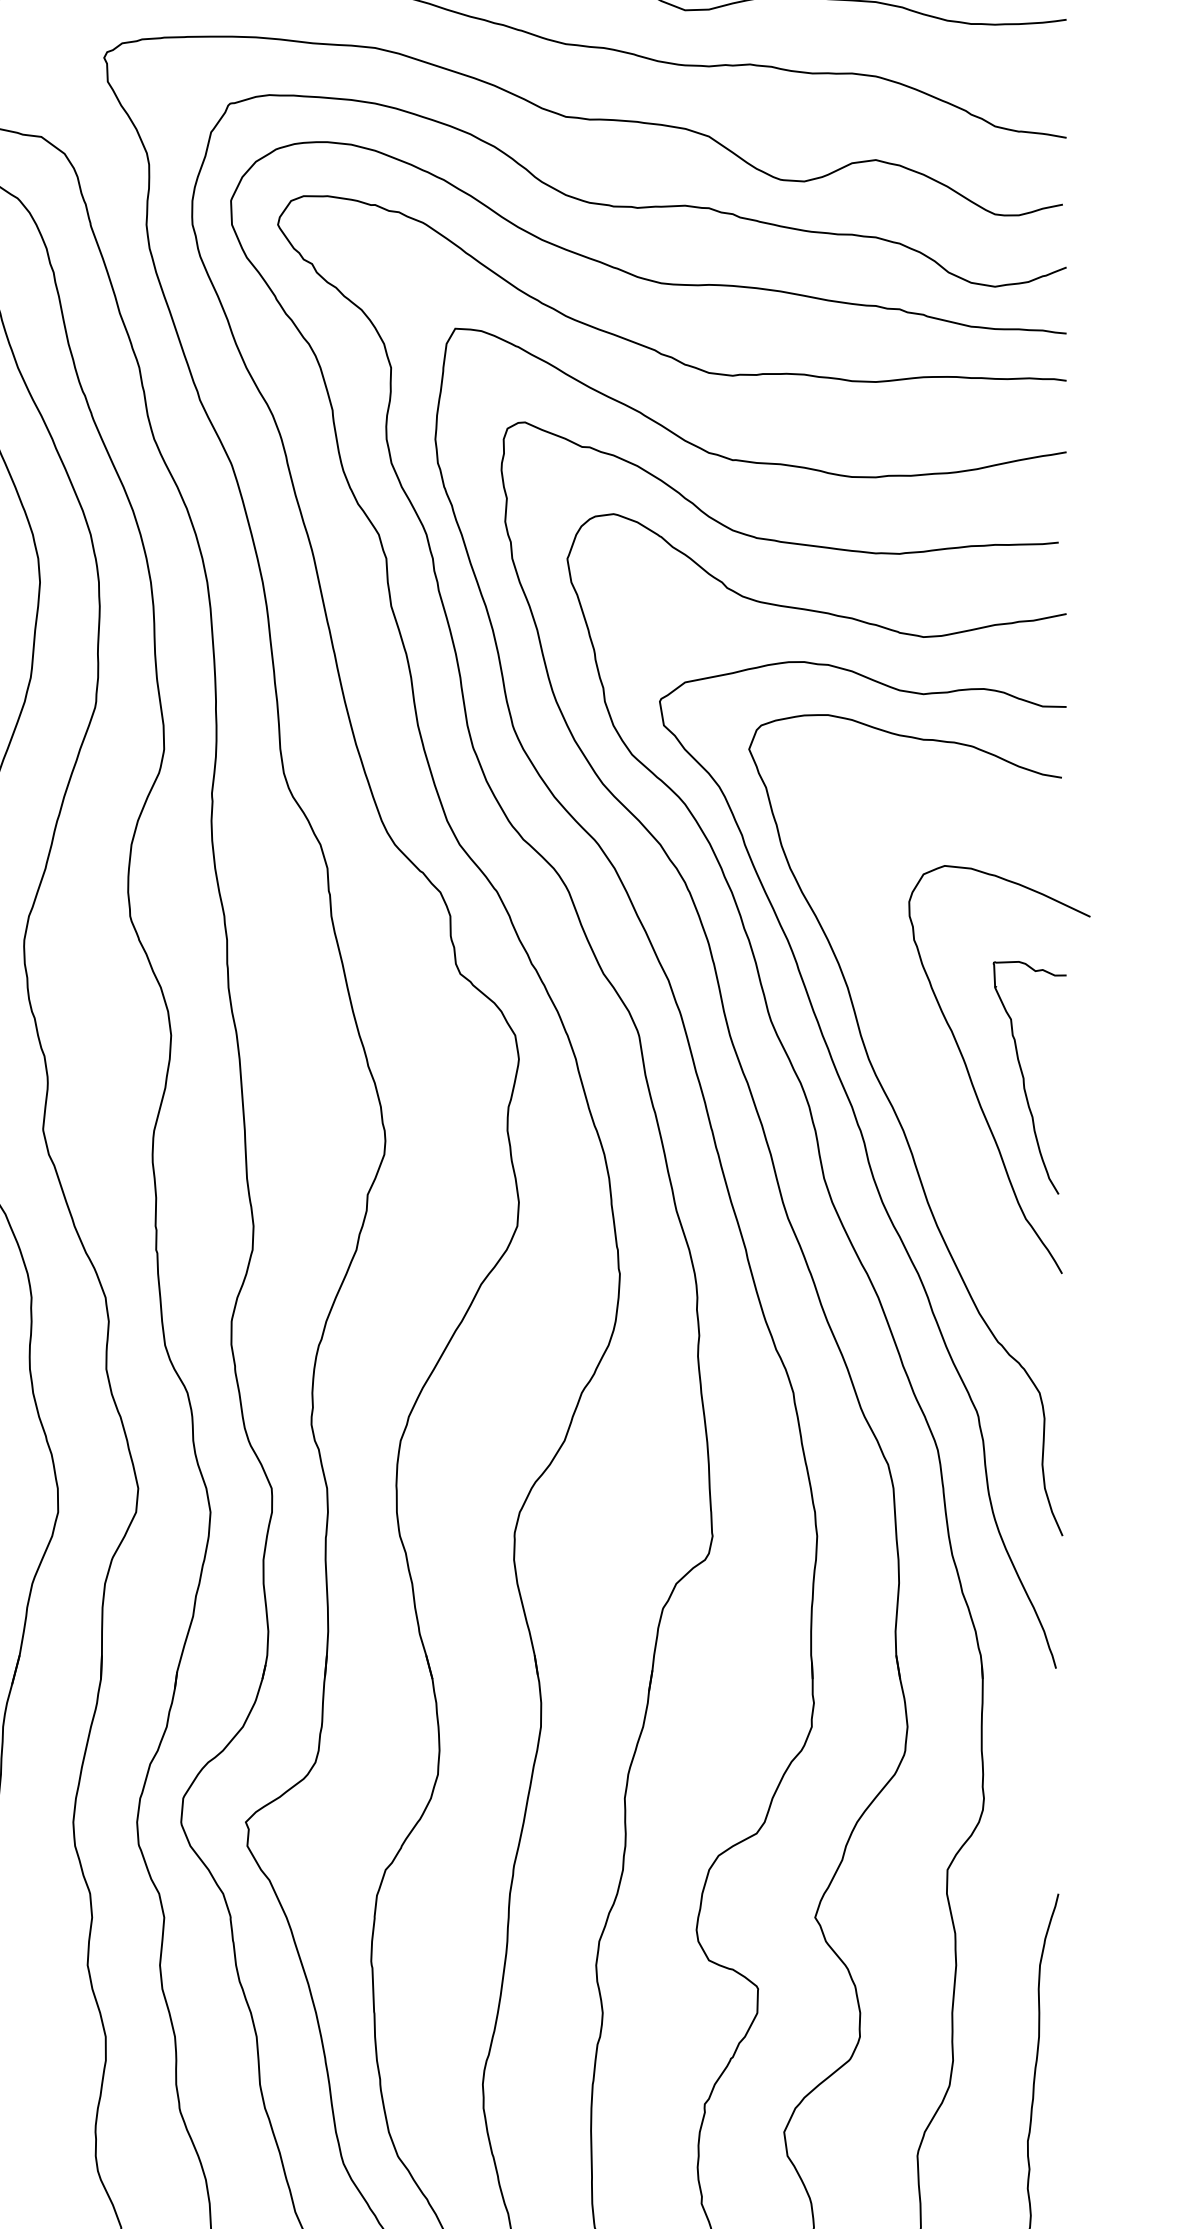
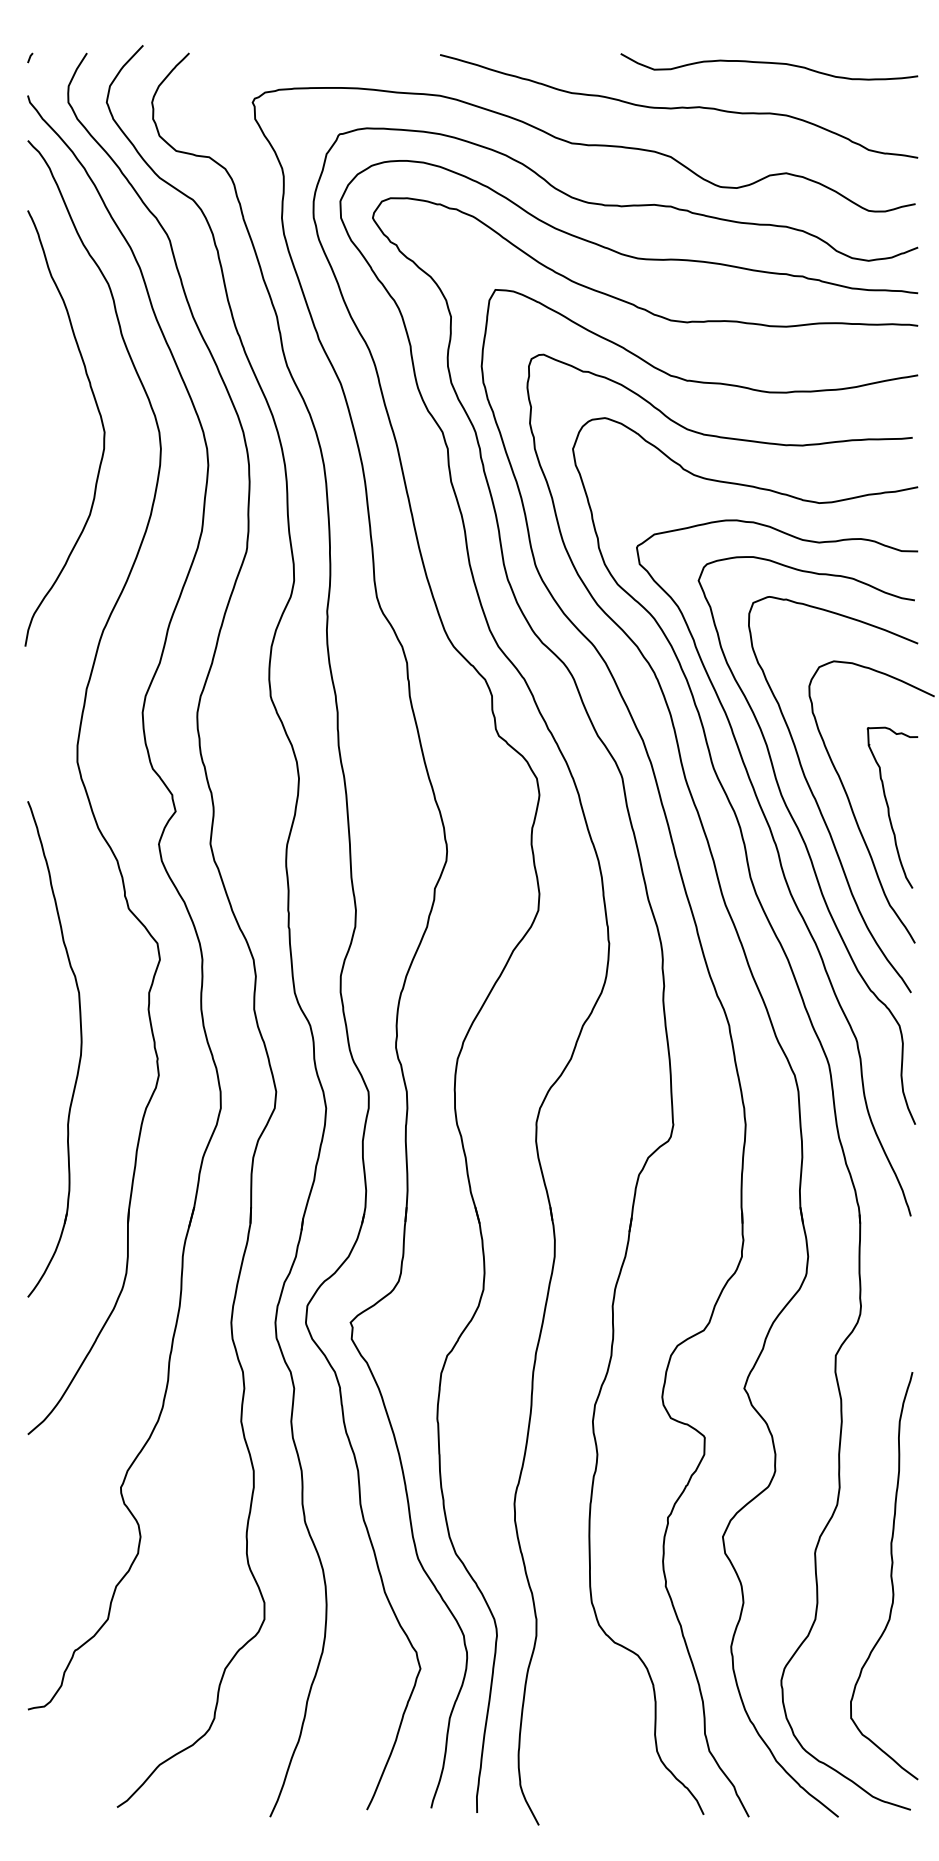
curve: (921, 1068) -> (817, 801), added

